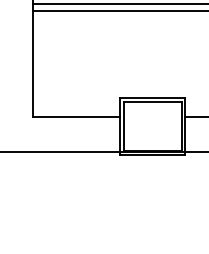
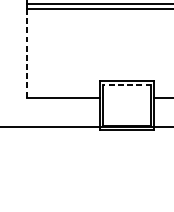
line: (32, 63) -> (26, 52), solid -> dashed
line: (152, 102) -> (127, 85), solid -> dashed

